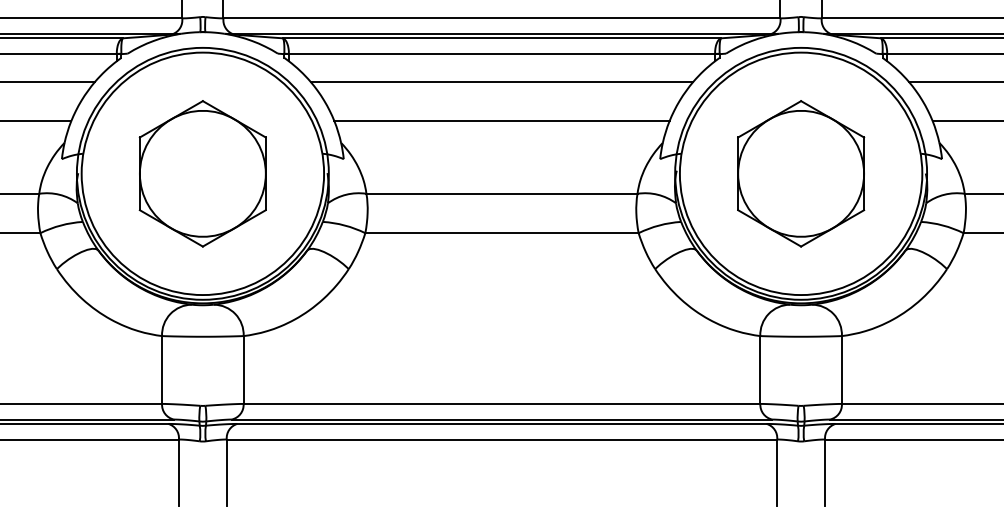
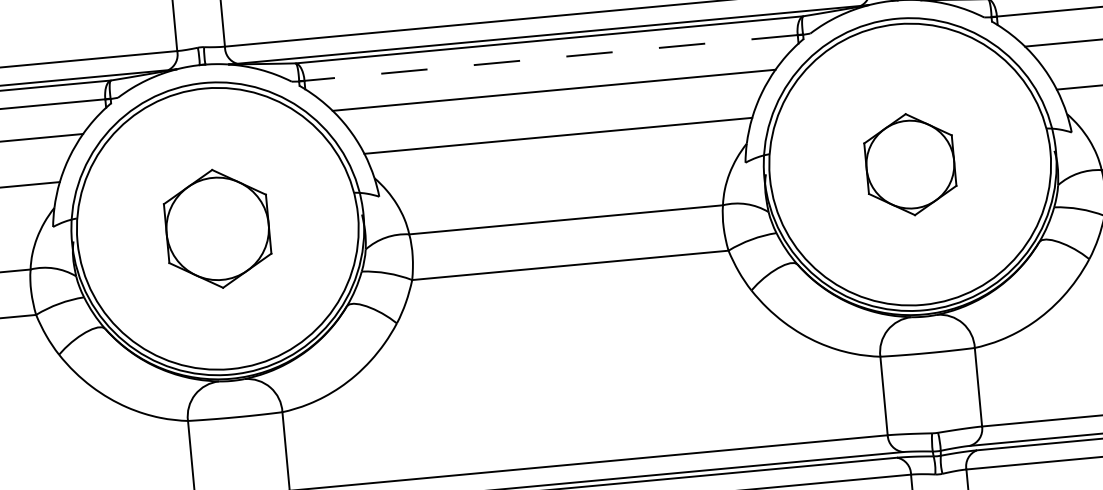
line: (501, 53) -> (550, 57), solid -> dashed
part: (202, 173) -> (217, 228), size x0.7
part: (801, 173) -> (910, 164), size x0.6

